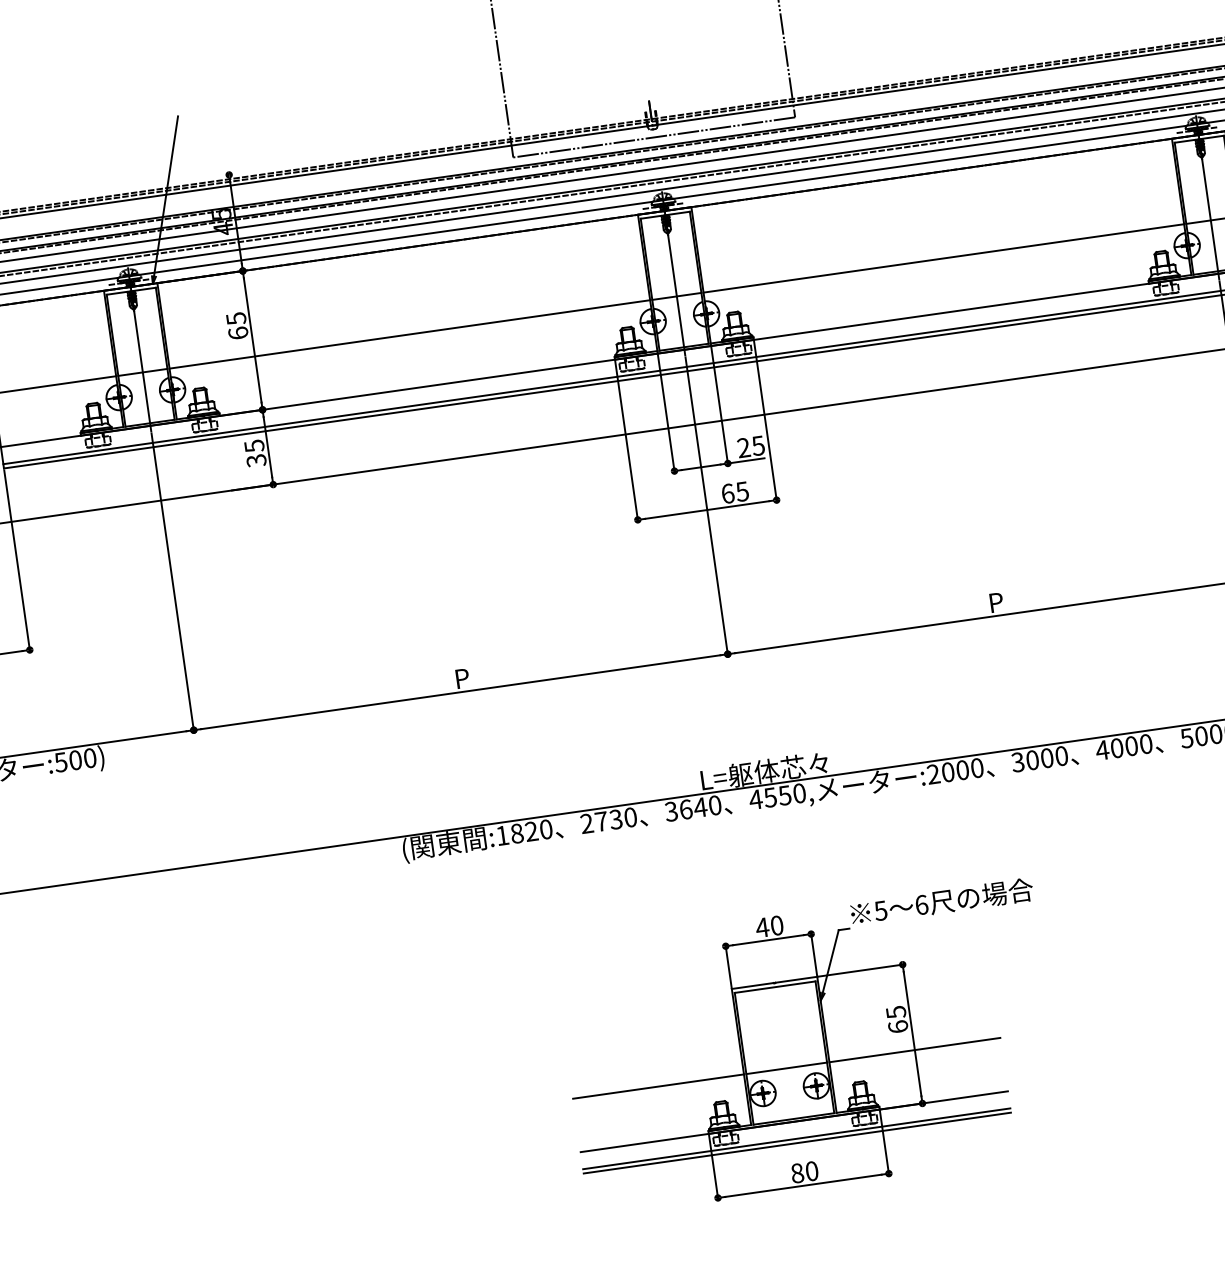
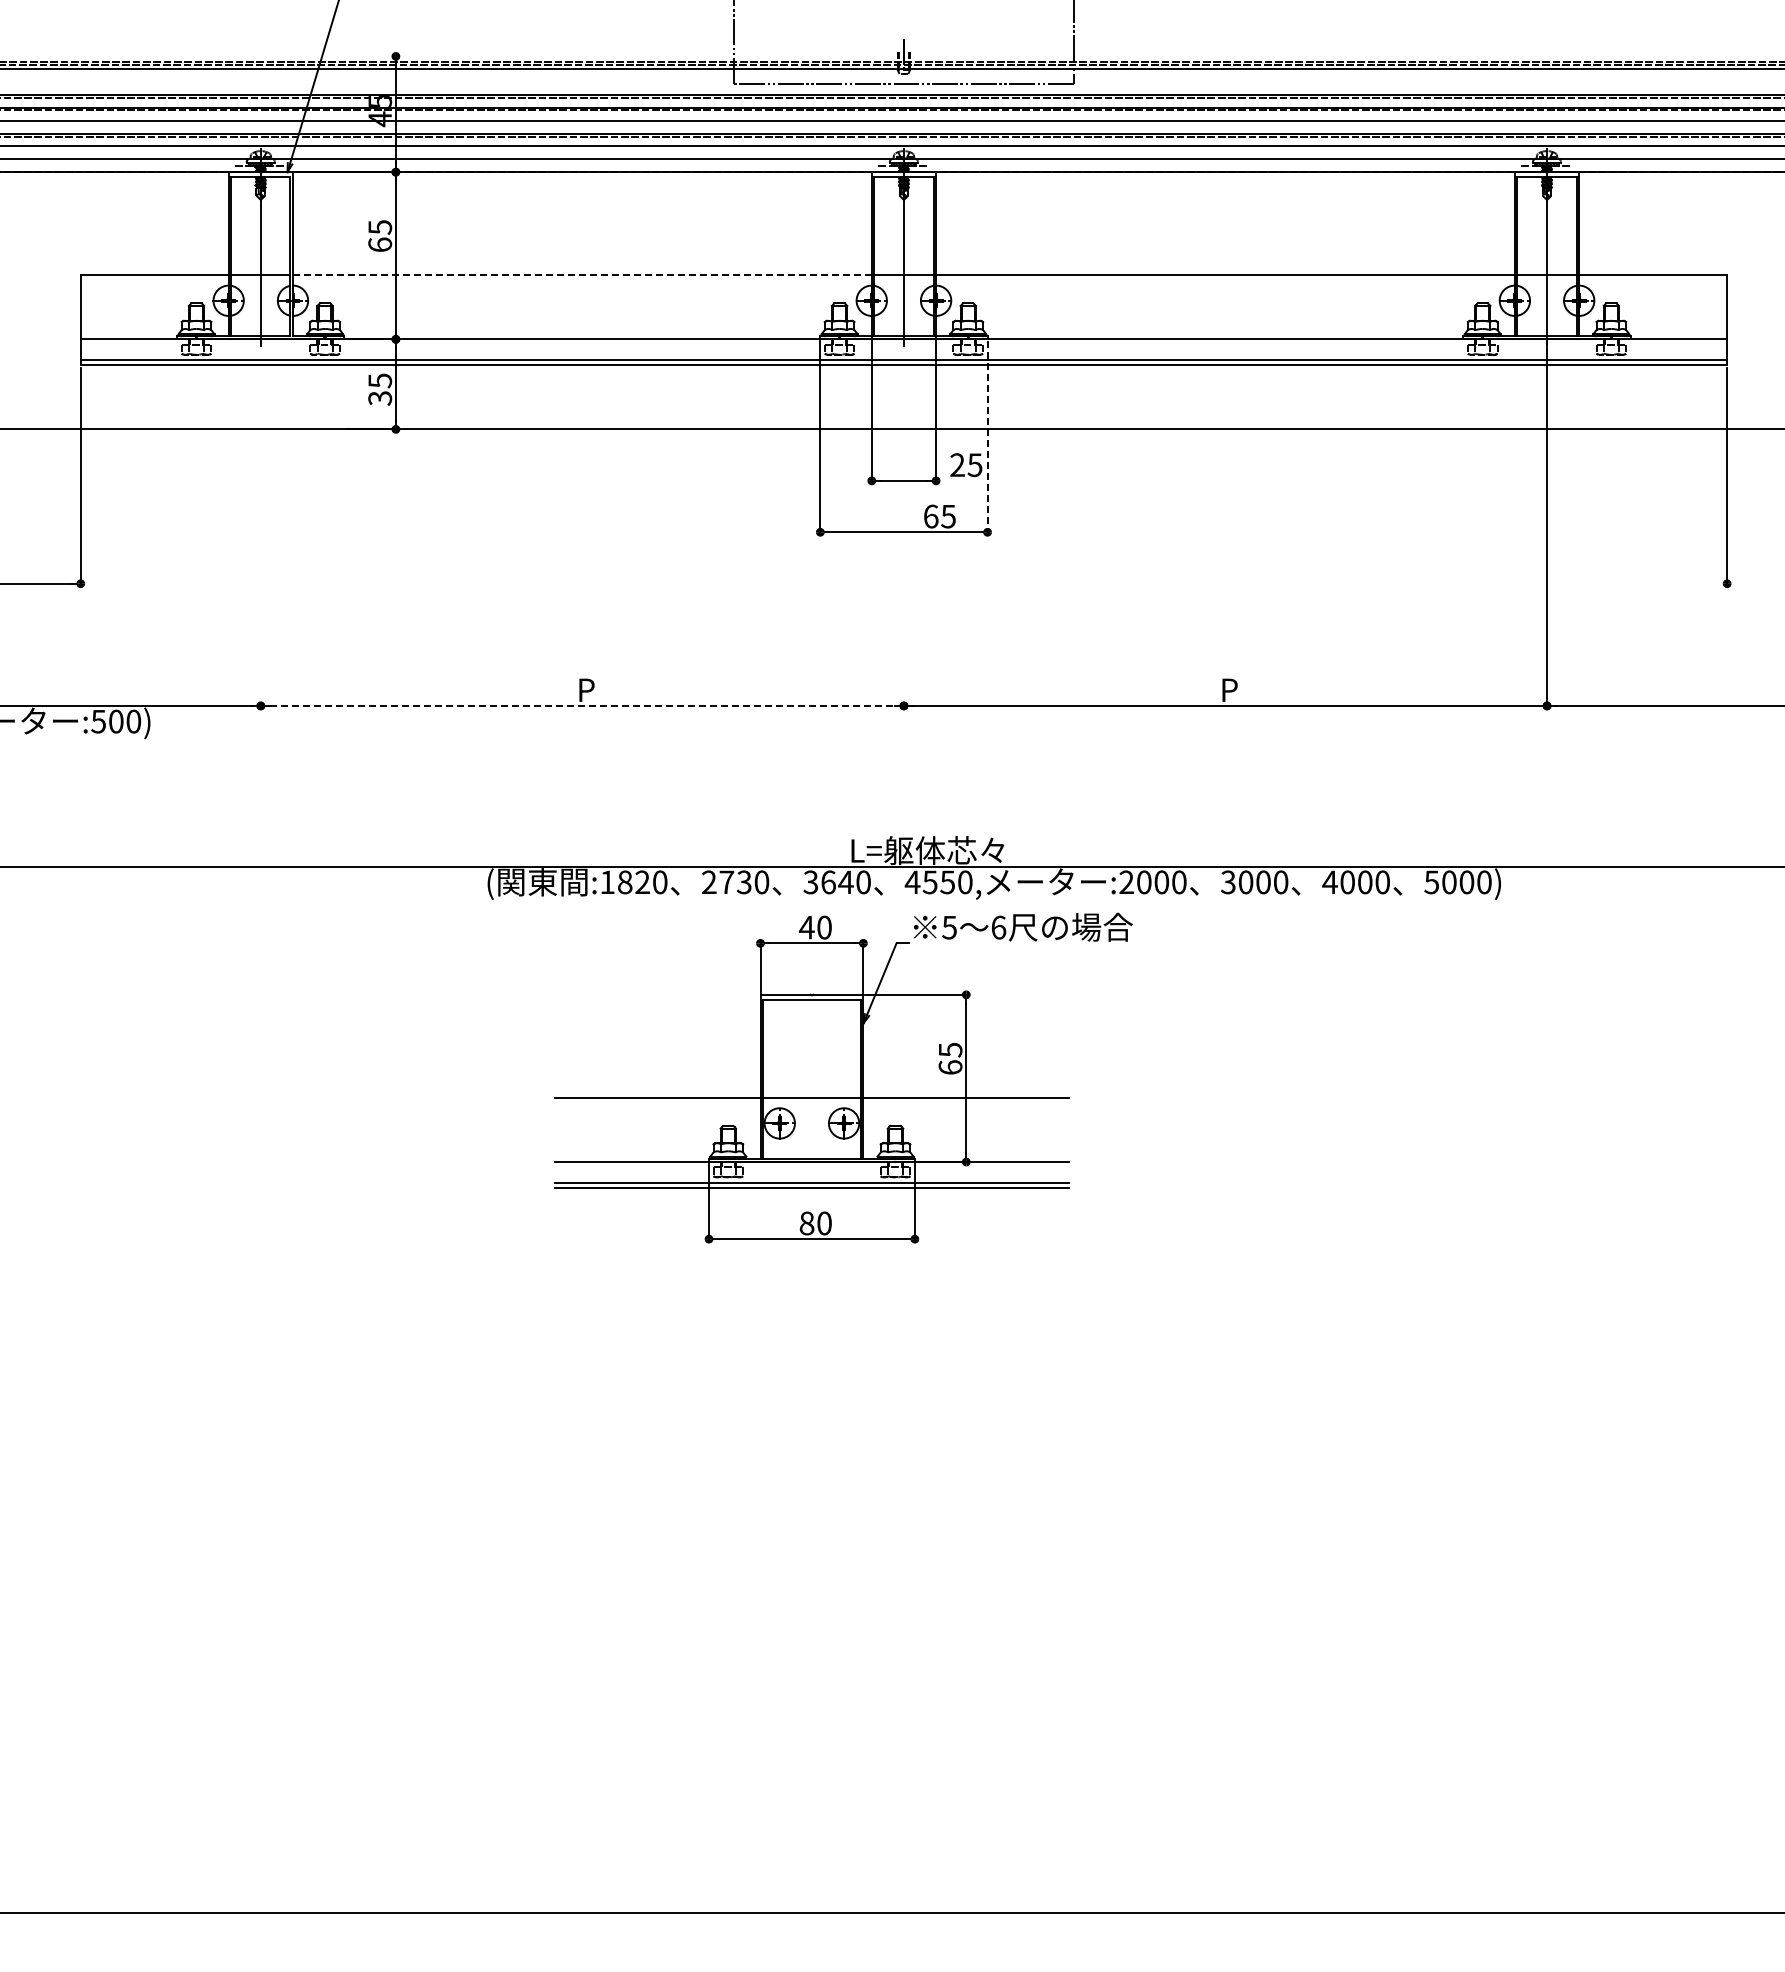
line: (409, 334) -> (581, 275), solid -> dashed
line: (765, 422) -> (987, 438), solid -> dashed
line: (746, 460) -> (958, 480), removed
line: (706, 506) -> (903, 528), removed
line: (172, 582) -> (260, 528), removed
line: (460, 691) -> (582, 705), solid -> dashed
part: (810, 1047) -> (843, 1077), moved

